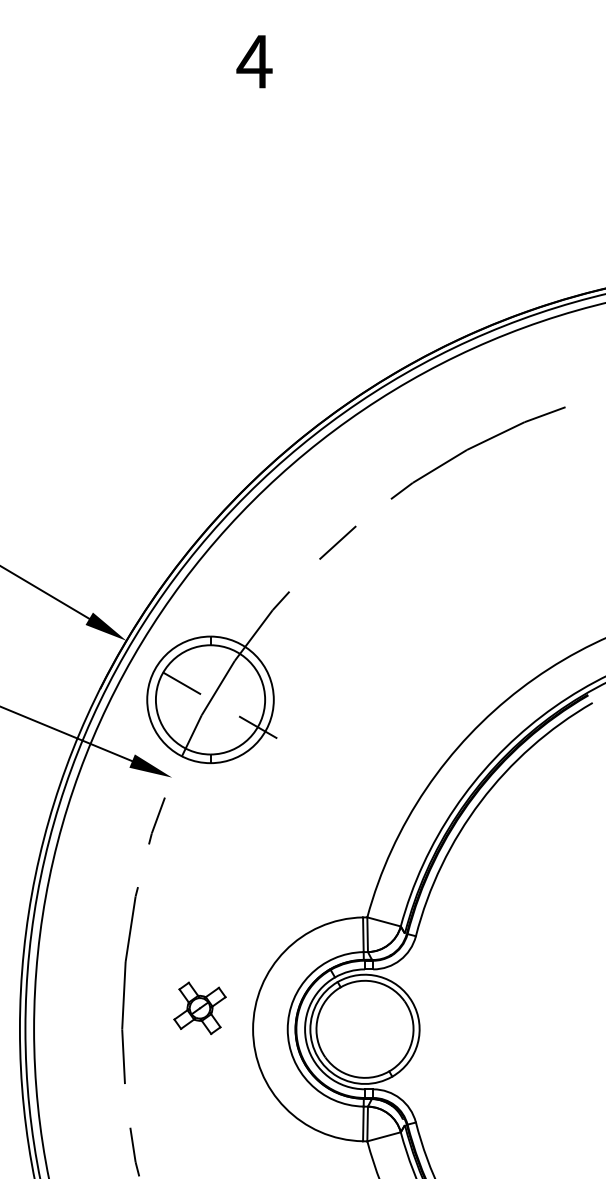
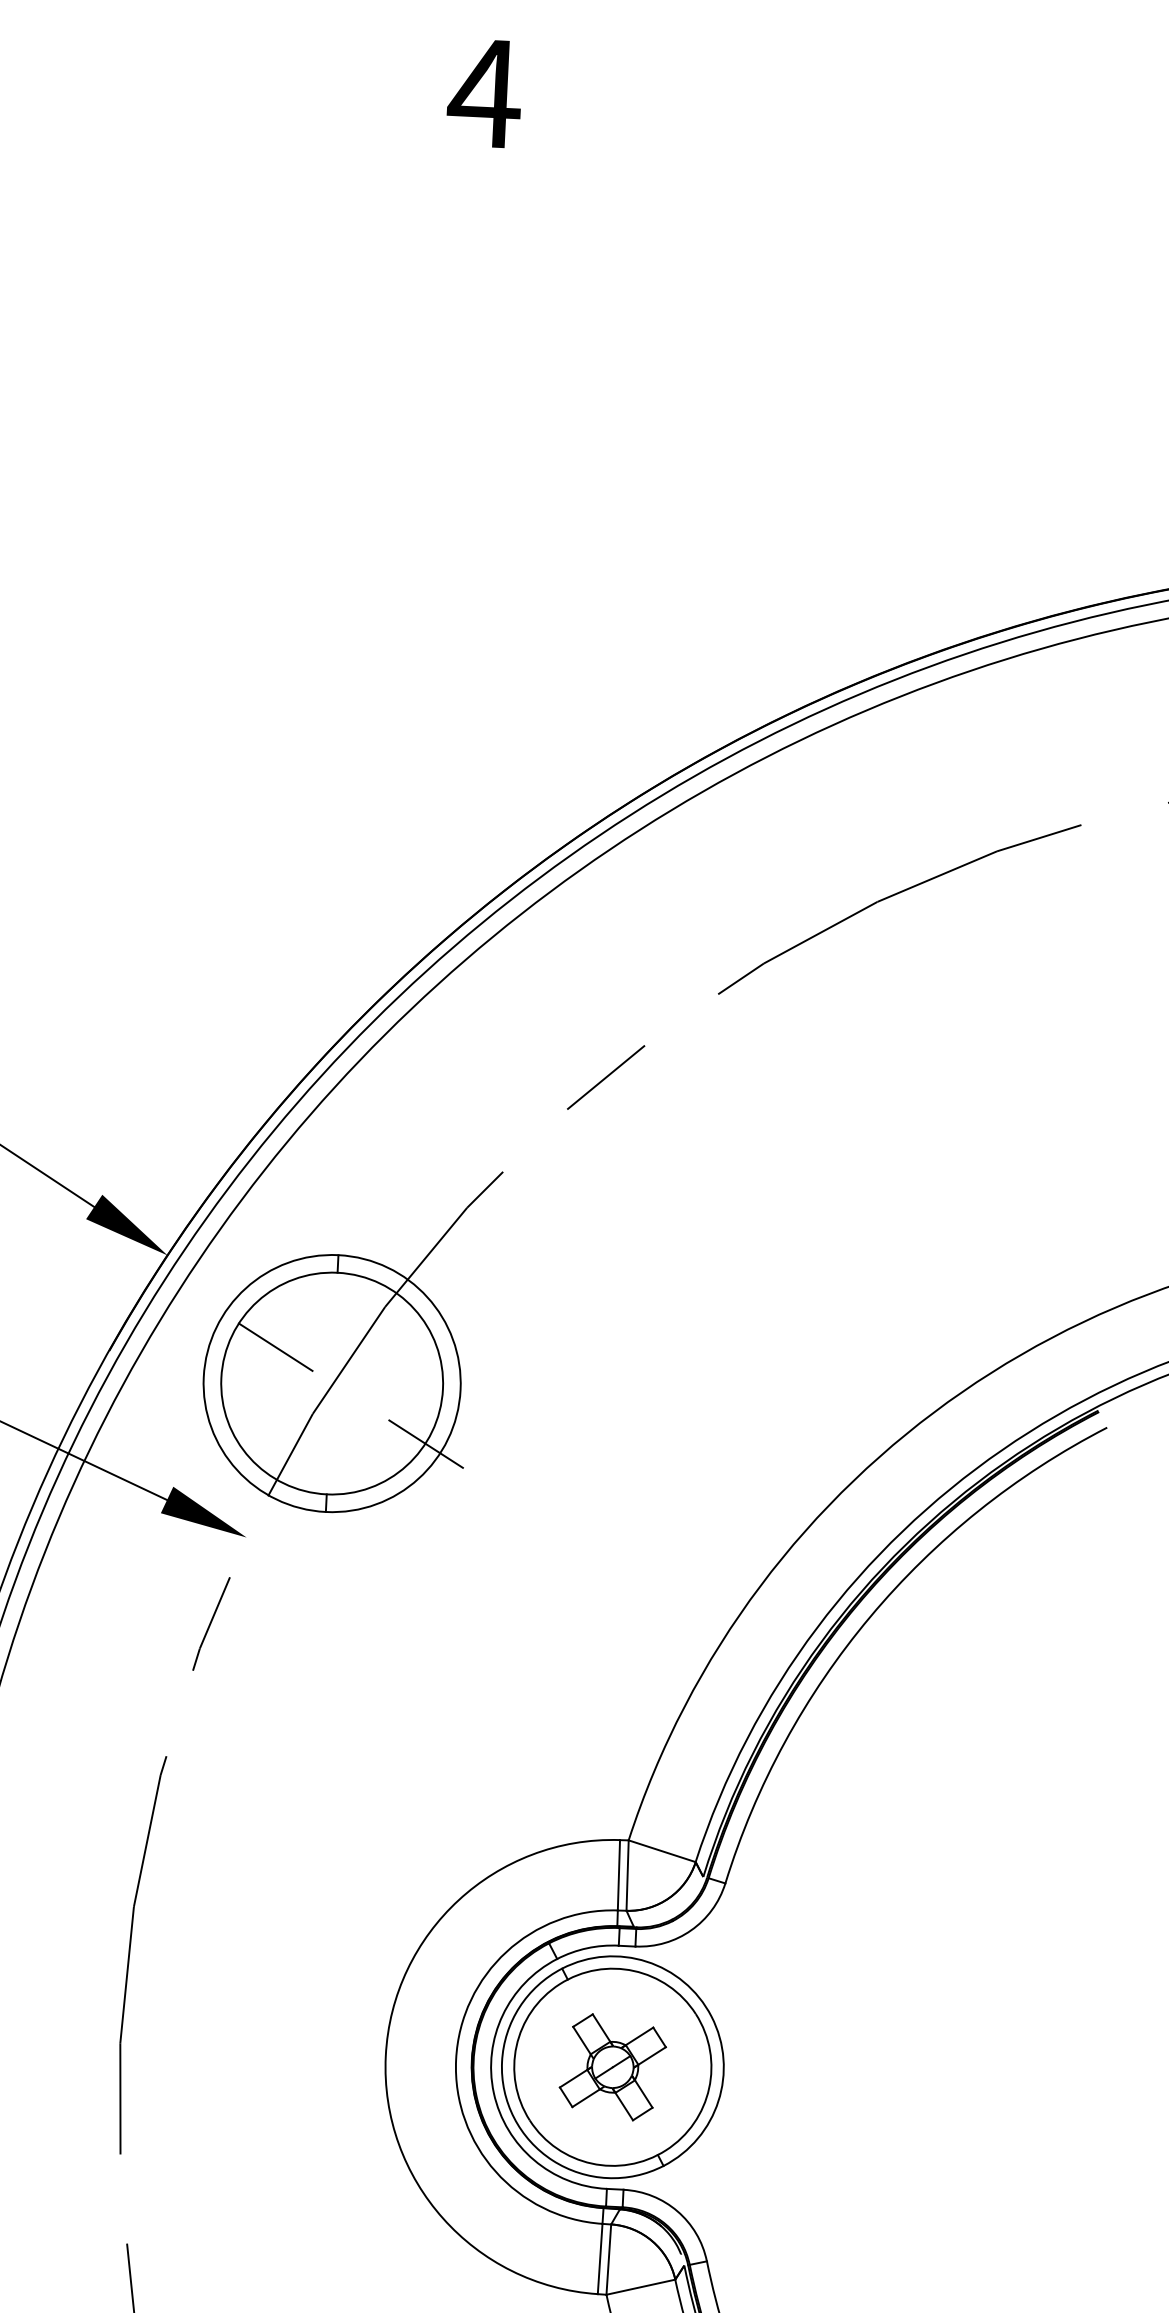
part: (199, 1007) -> (611, 2065), moved

